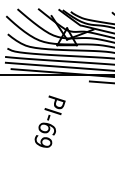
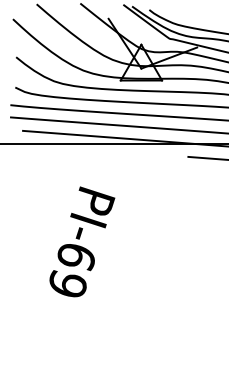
text: (49, 121) -> (80, 241), moved

